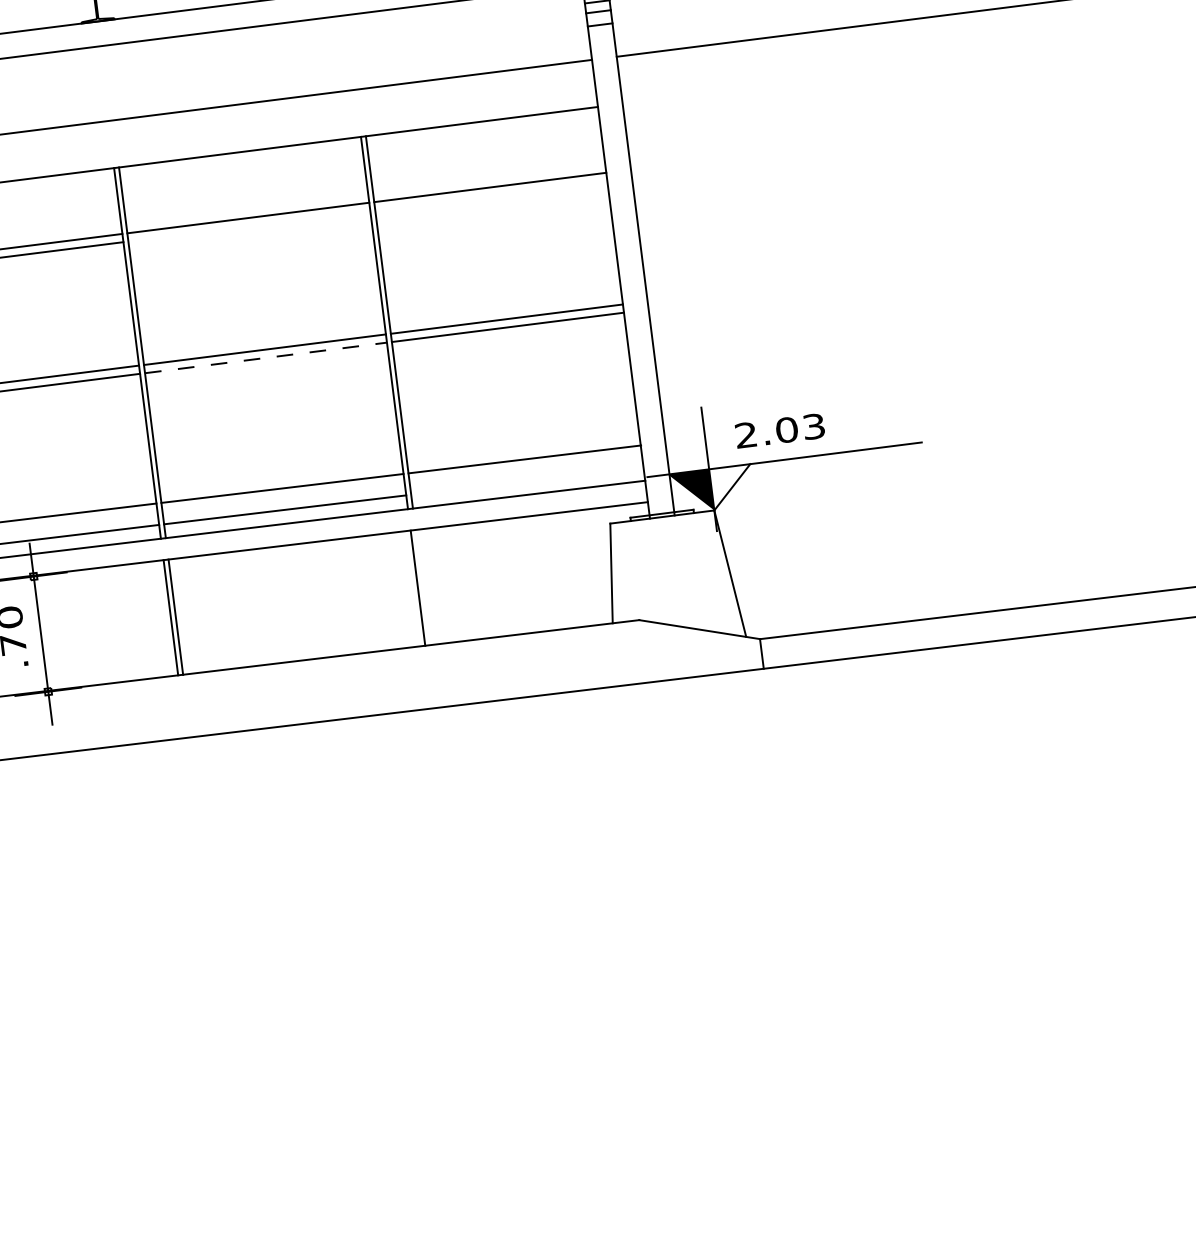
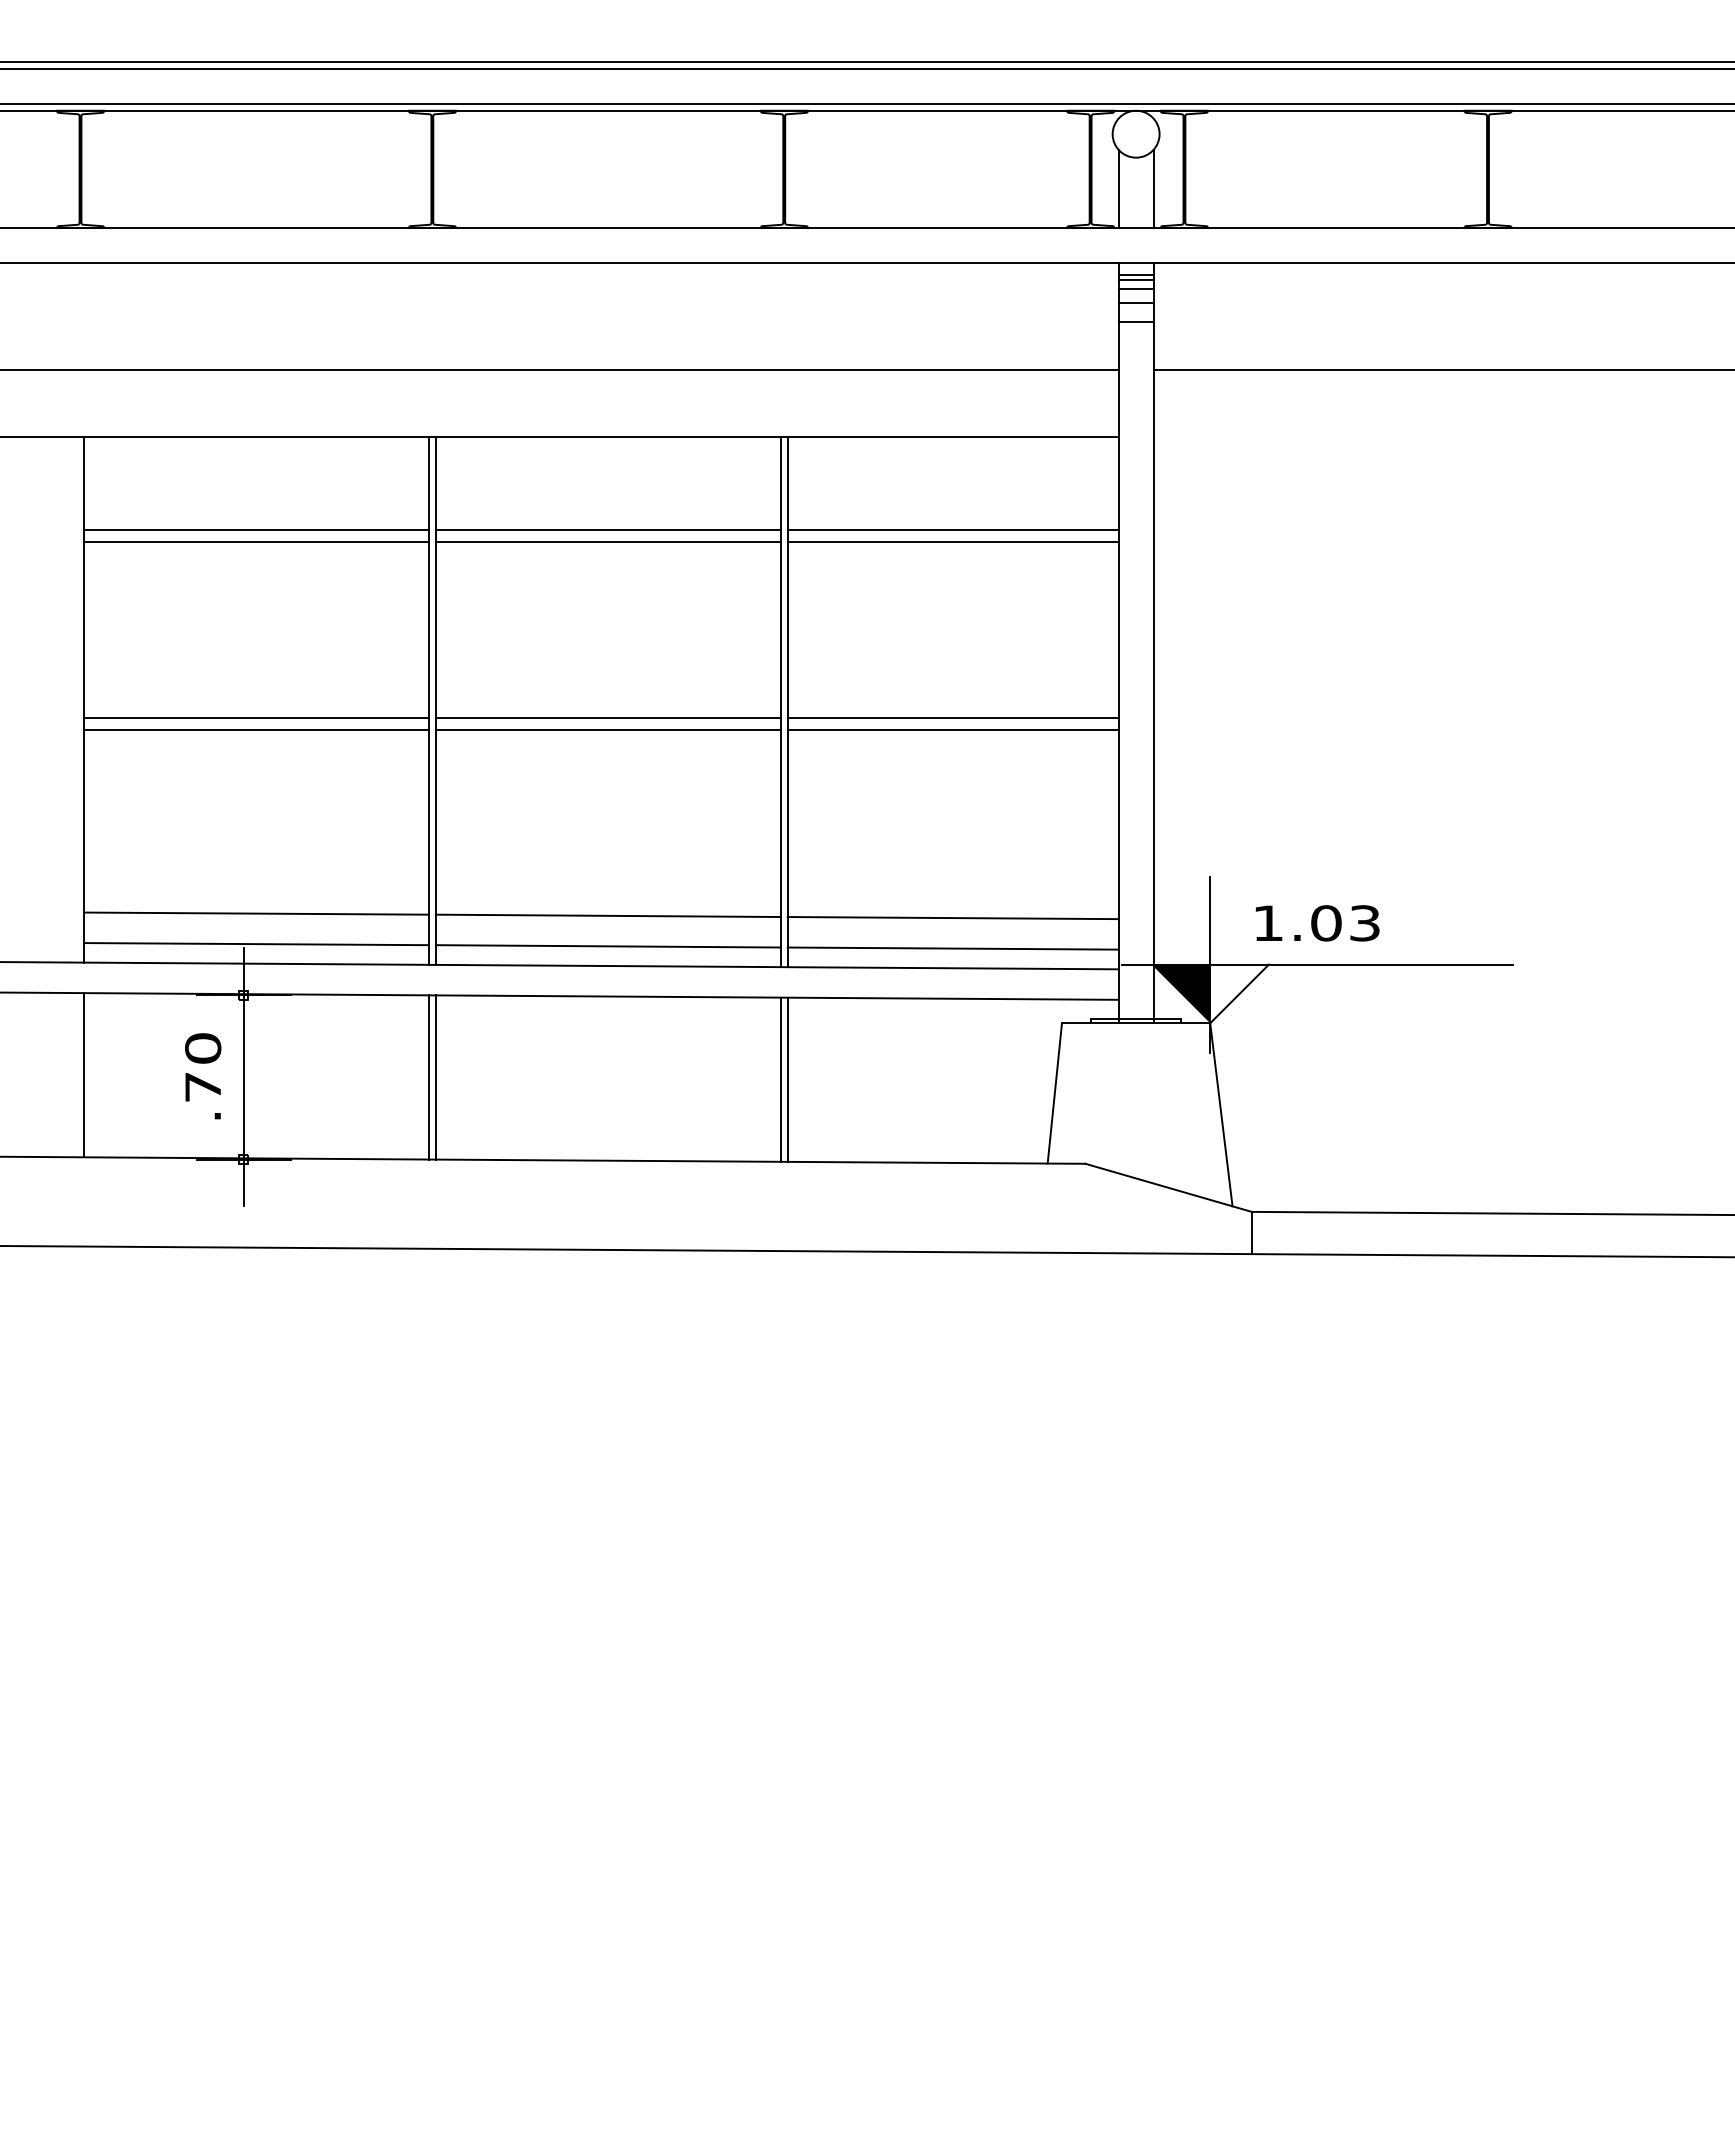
line: (490, 196) -> (952, 542), added
line: (248, 226) -> (607, 542), added
line: (266, 357) -> (608, 729), dashed -> solid
text: (745, 434) -> (1267, 922), 2.03 -> 1.03
line: (526, 480) -> (952, 948), added
line: (422, 587) -> (787, 1079), added

